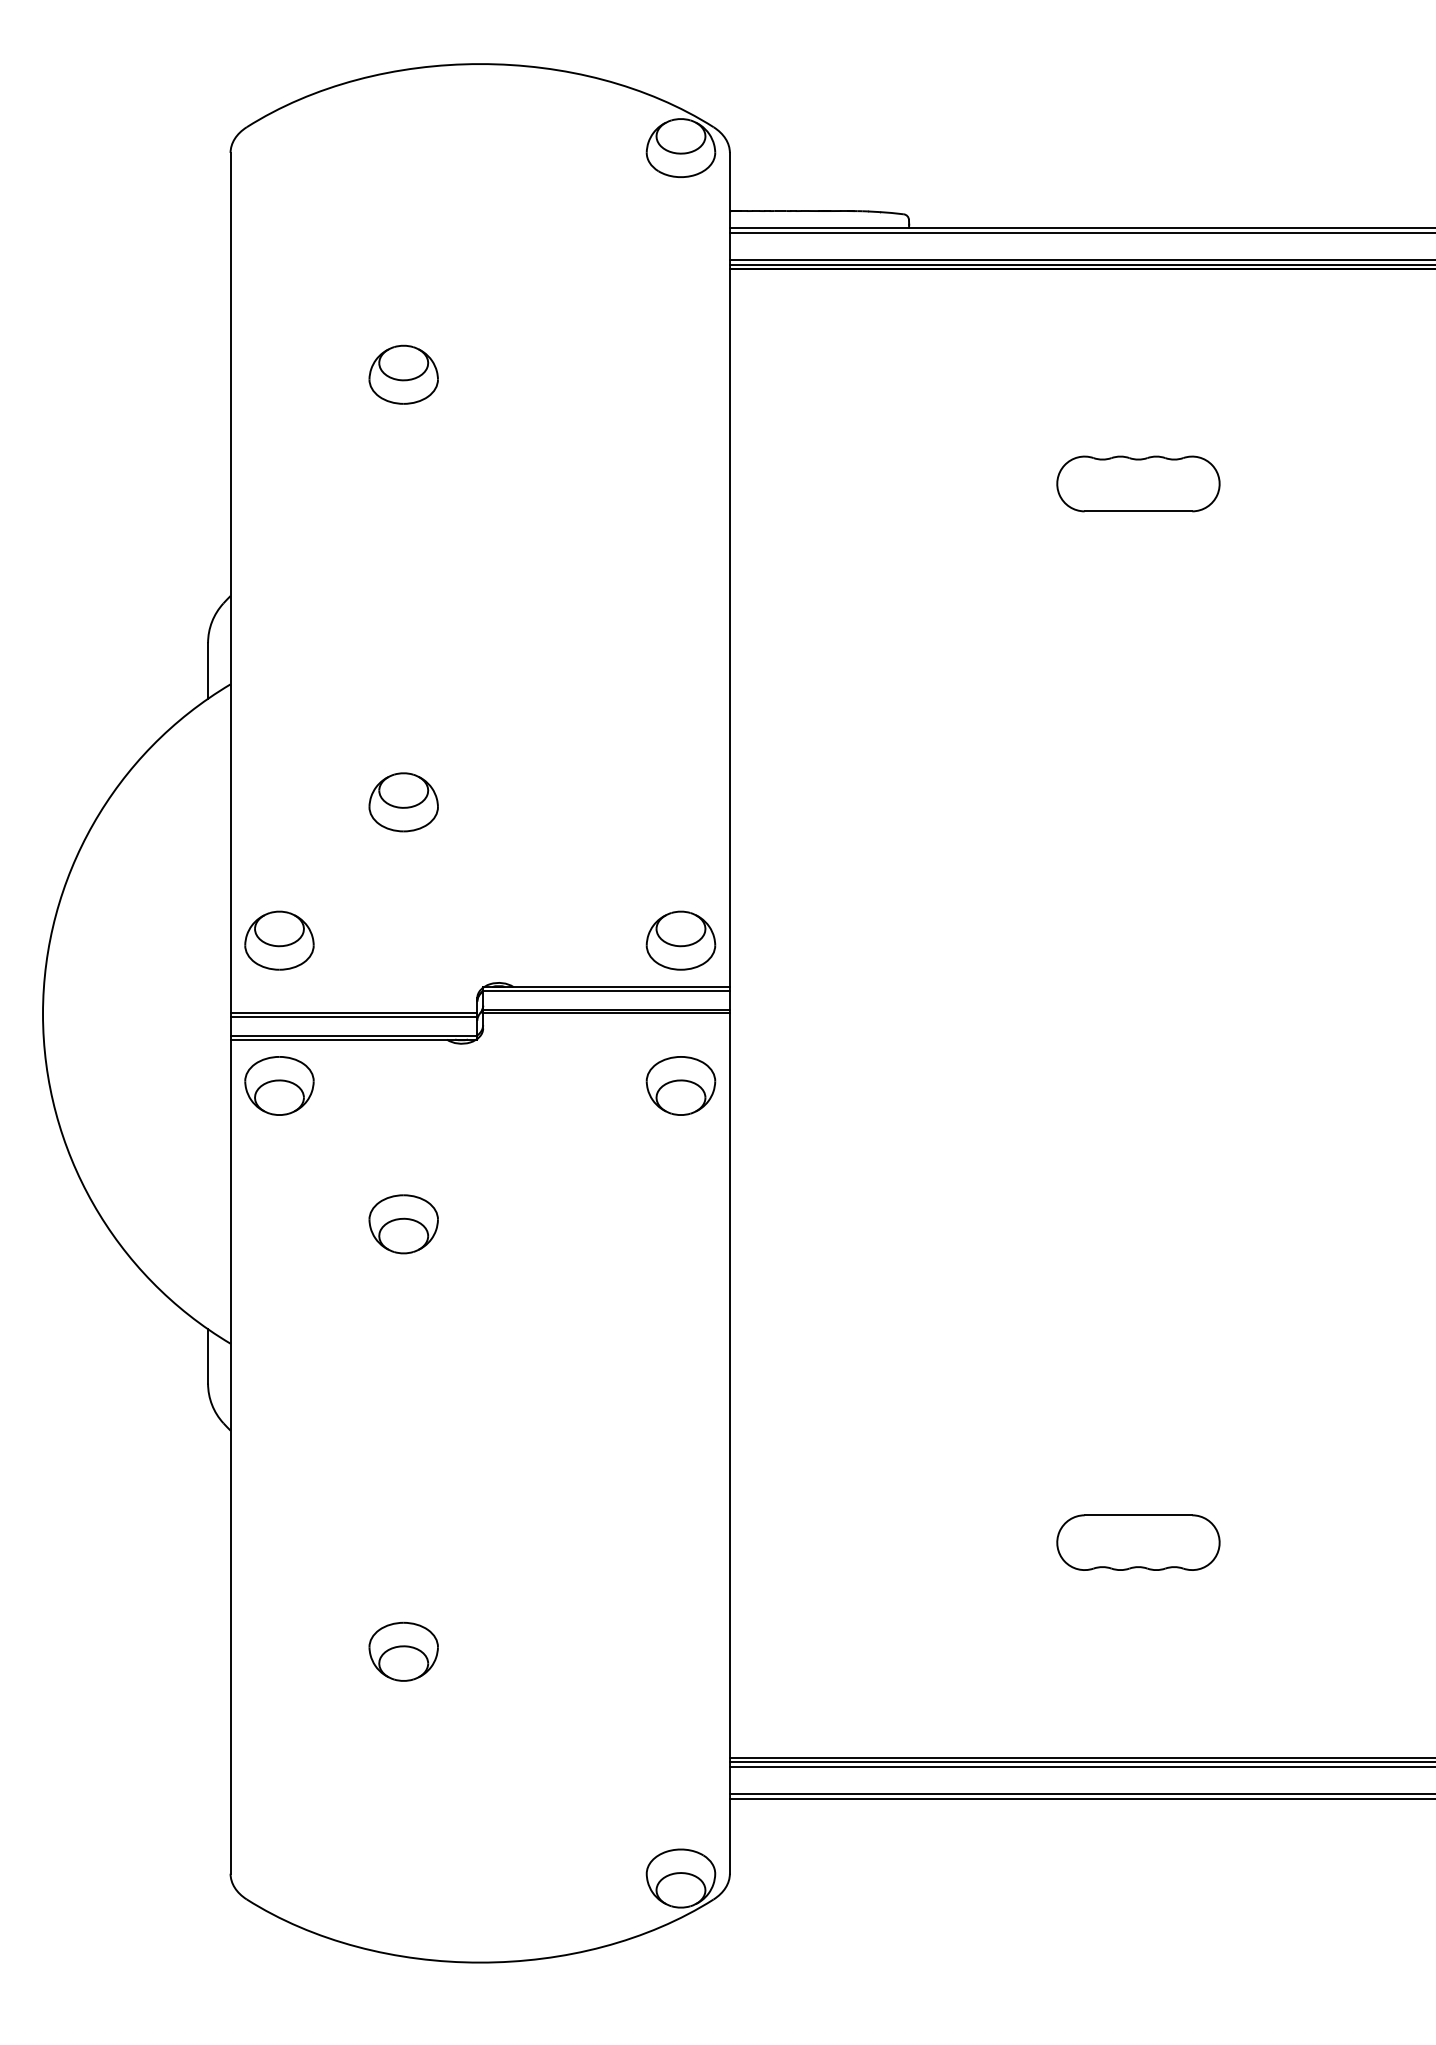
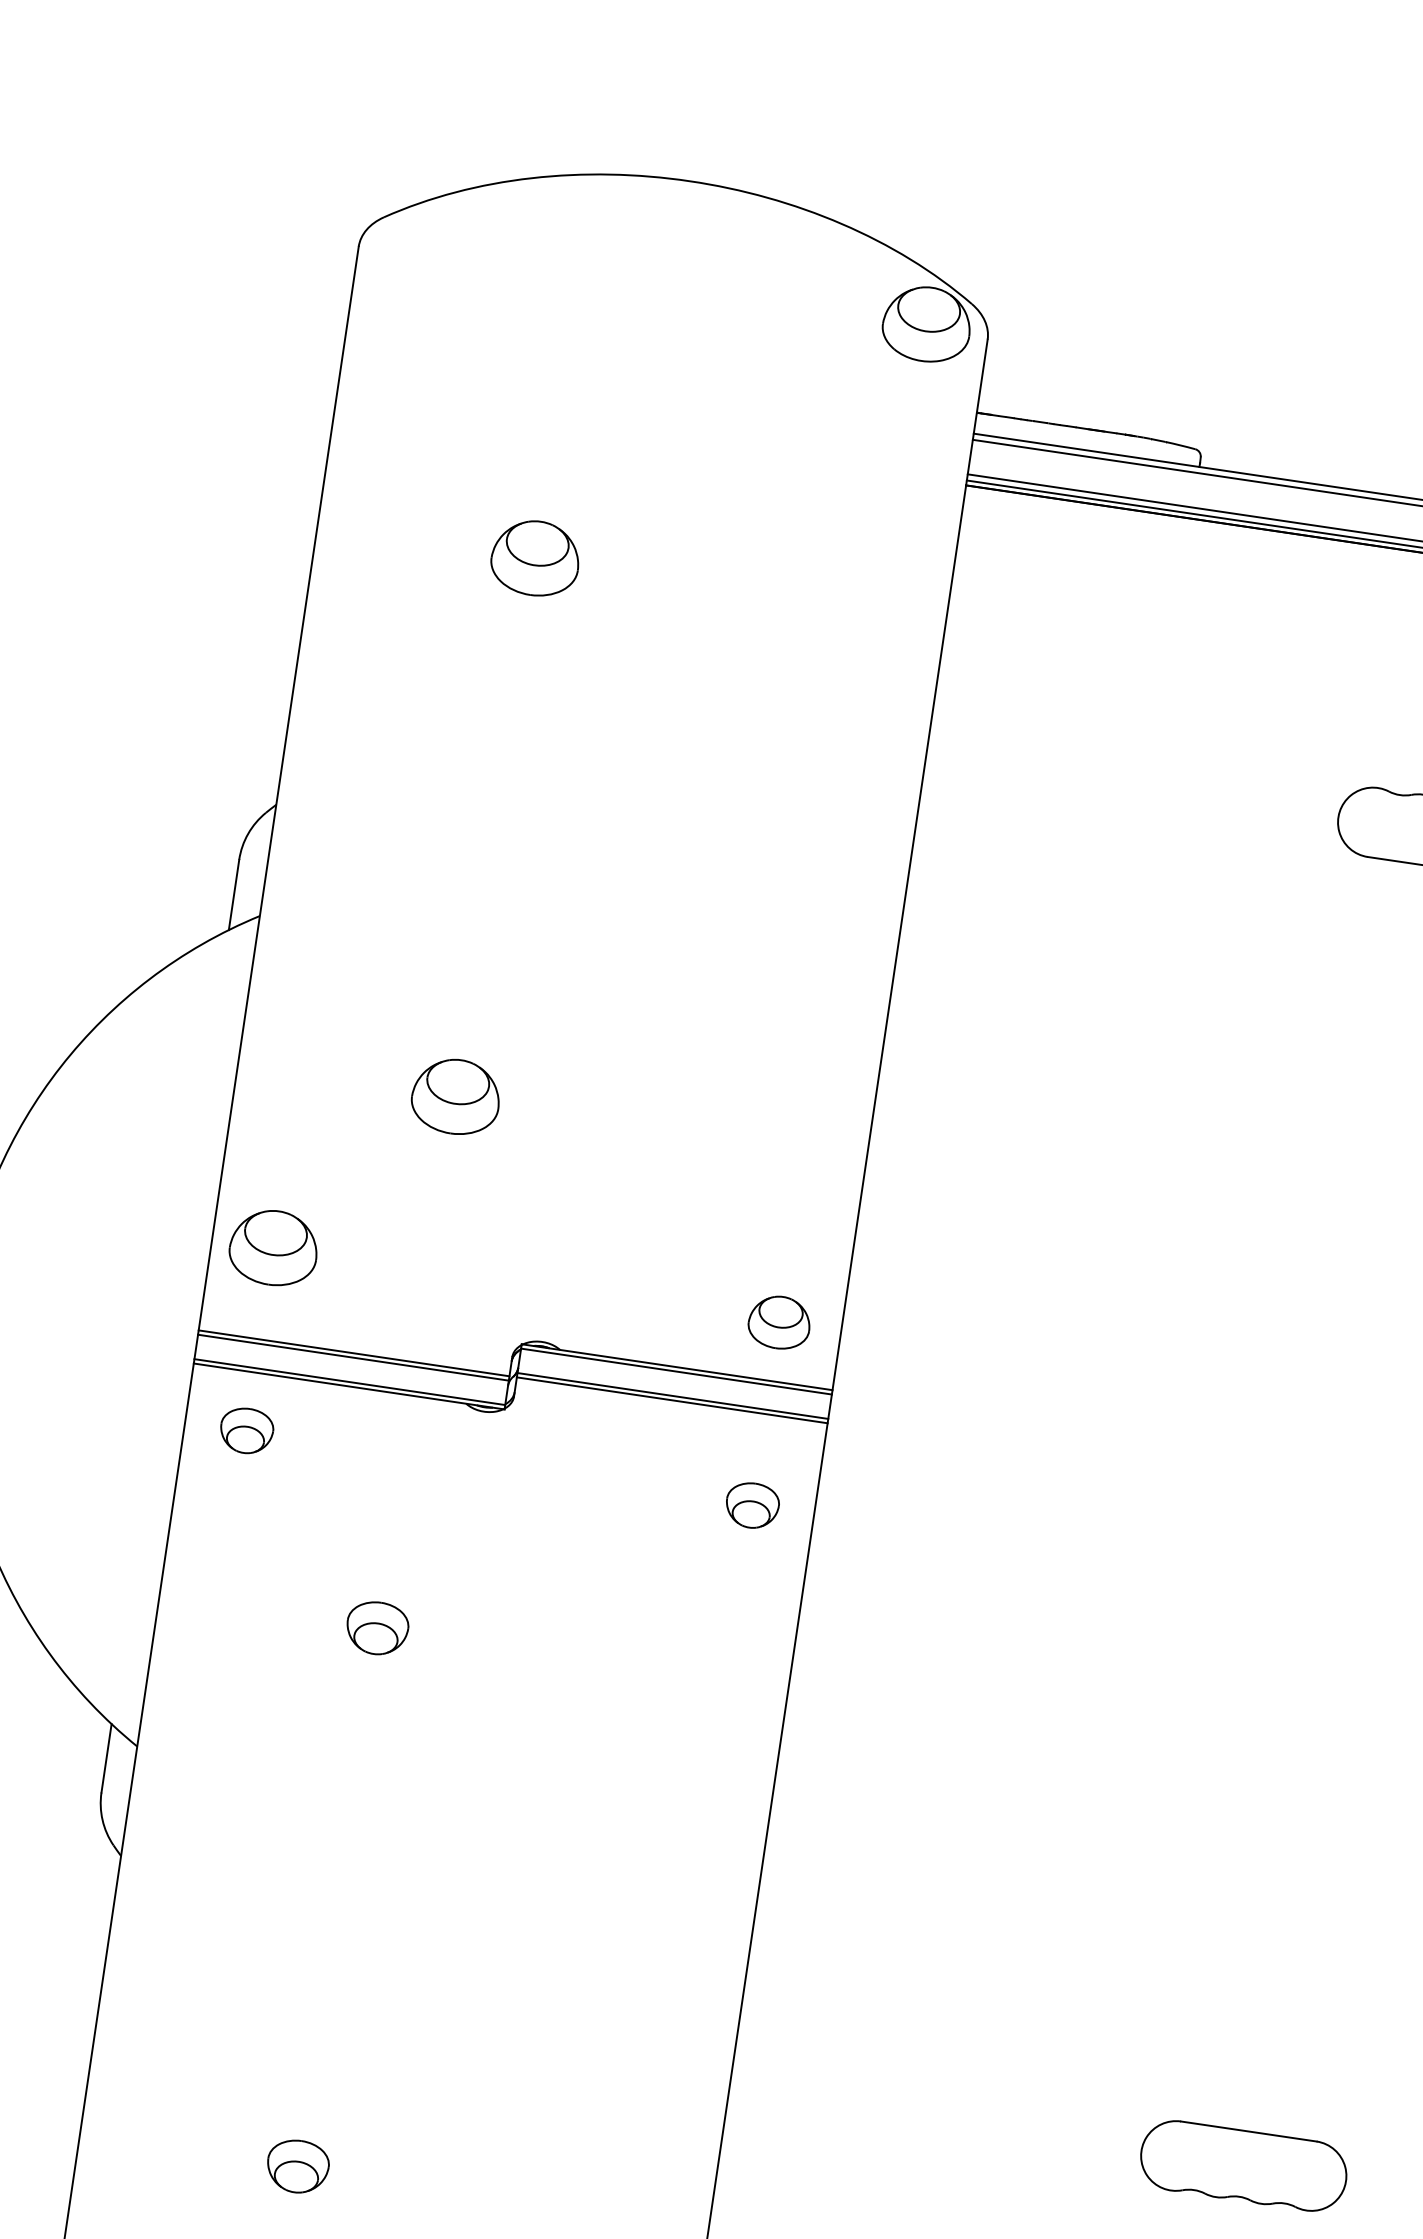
part: (680, 940) -> (778, 1322), size x0.7
part: (279, 1085) -> (246, 1430), size x0.6
part: (680, 1085) -> (751, 1504), size x0.6
part: (403, 1224) -> (377, 1628), size x0.7
part: (403, 1651) -> (297, 2166), size x0.7

